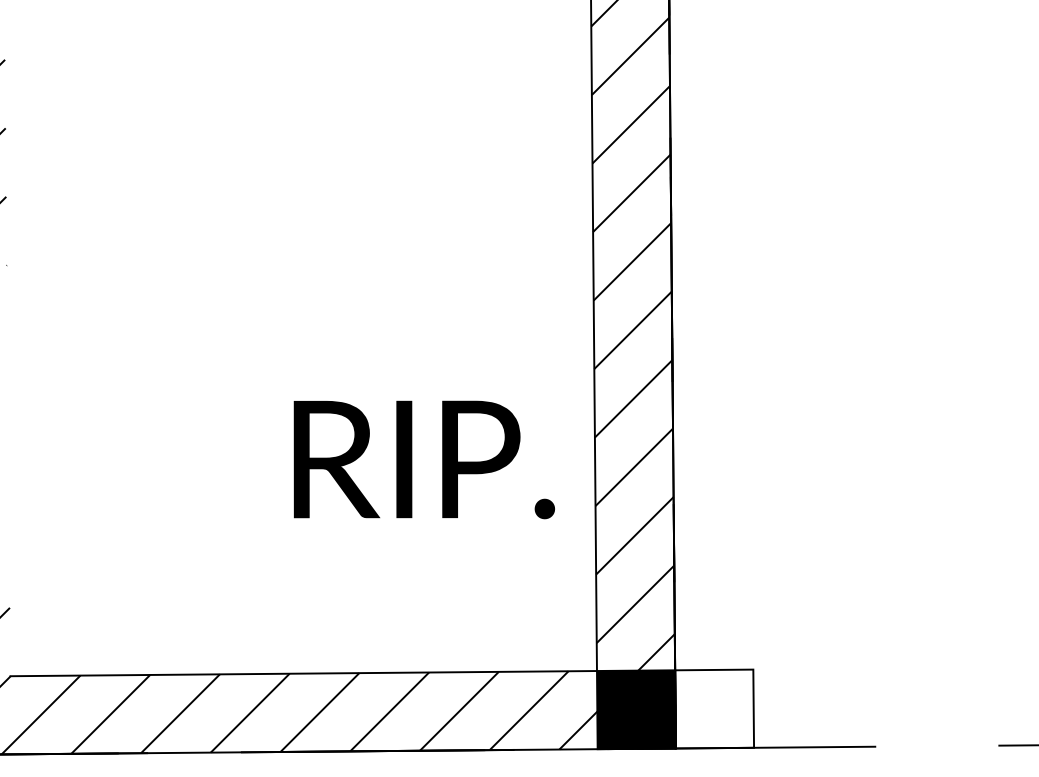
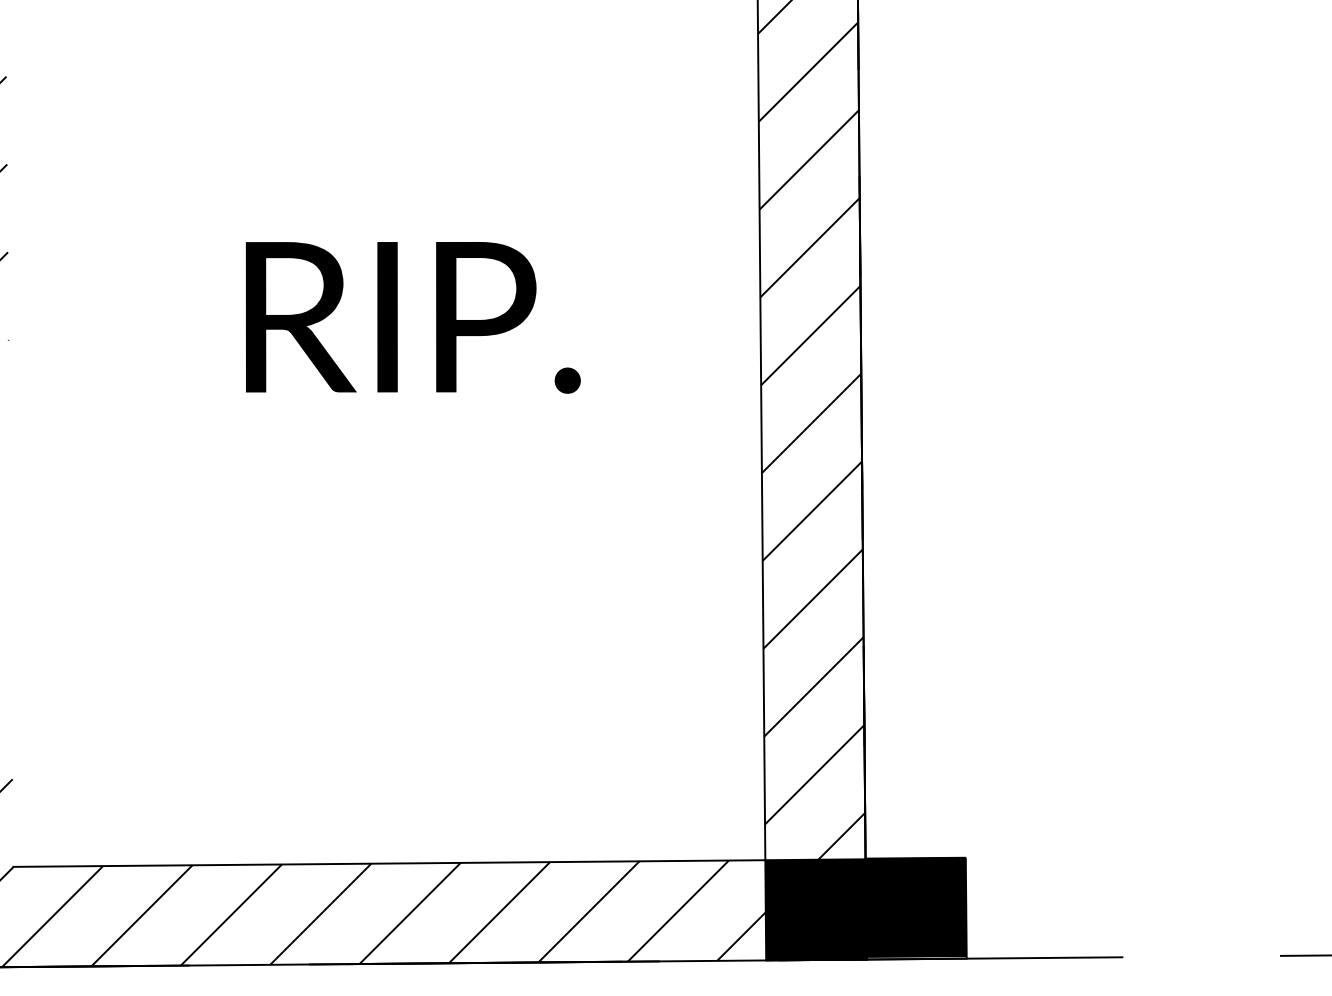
text: (423, 459) -> (412, 317), moved
fill: (714, 707) -> (916, 906), added

